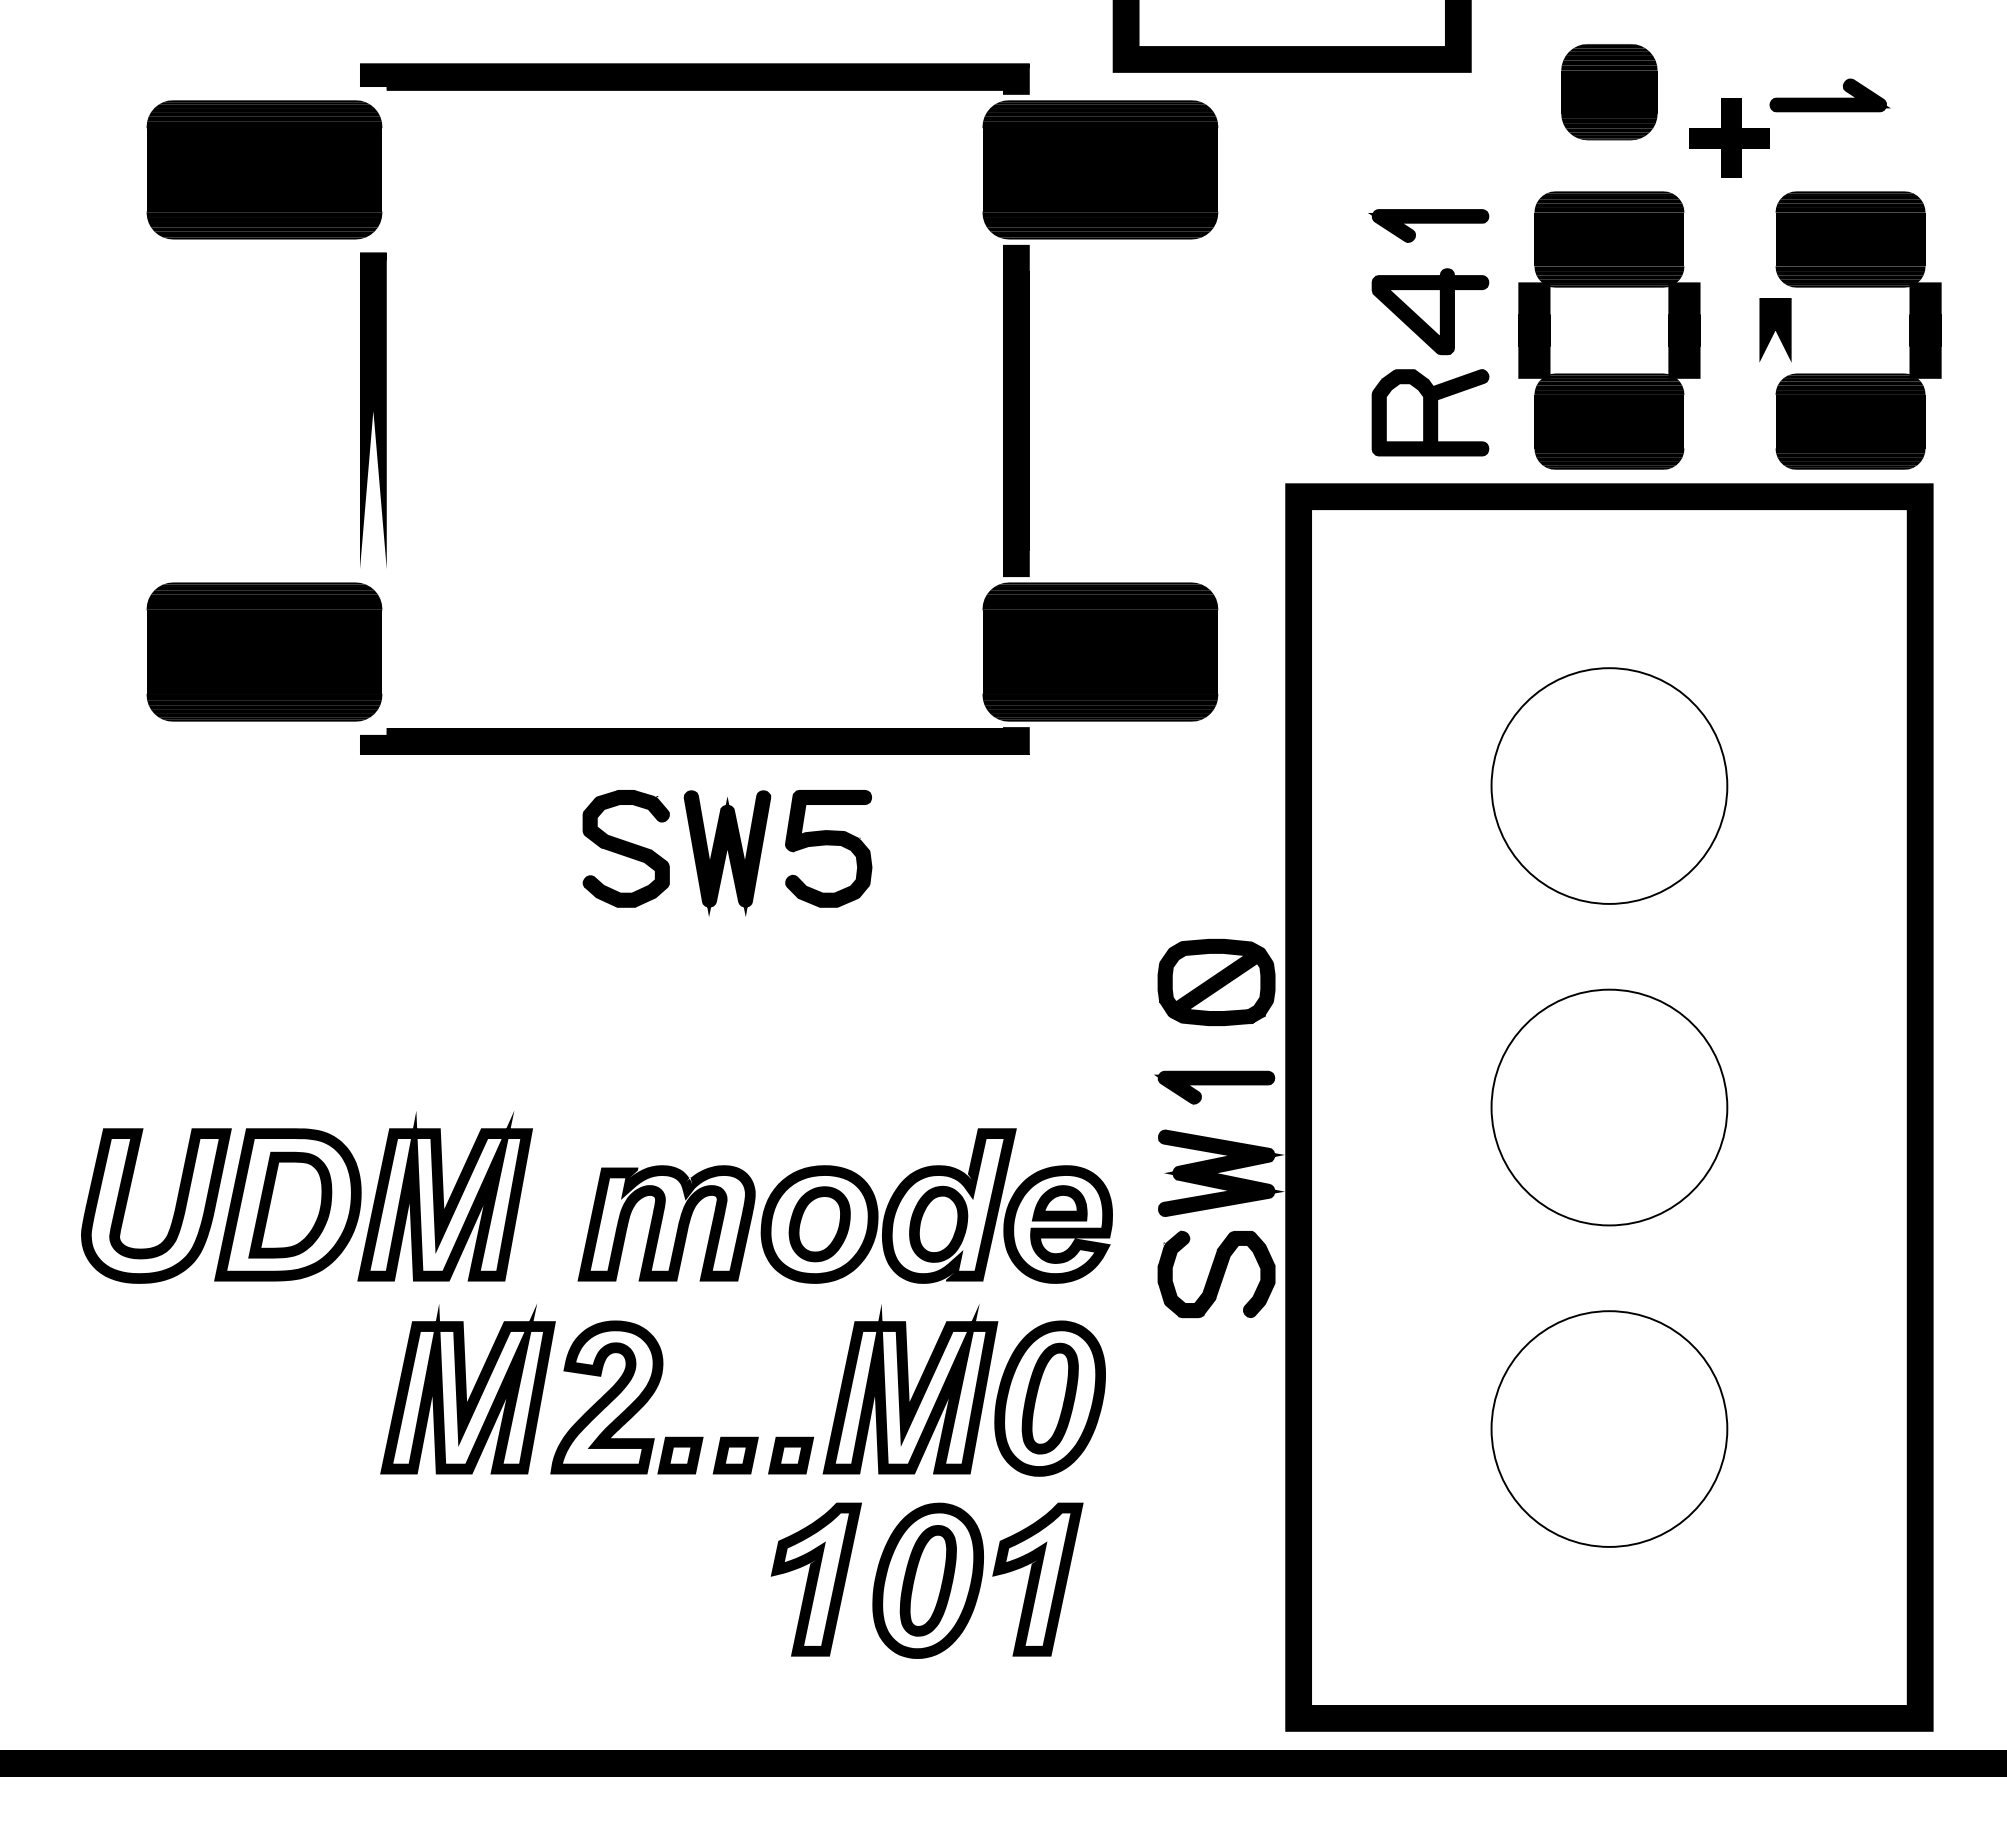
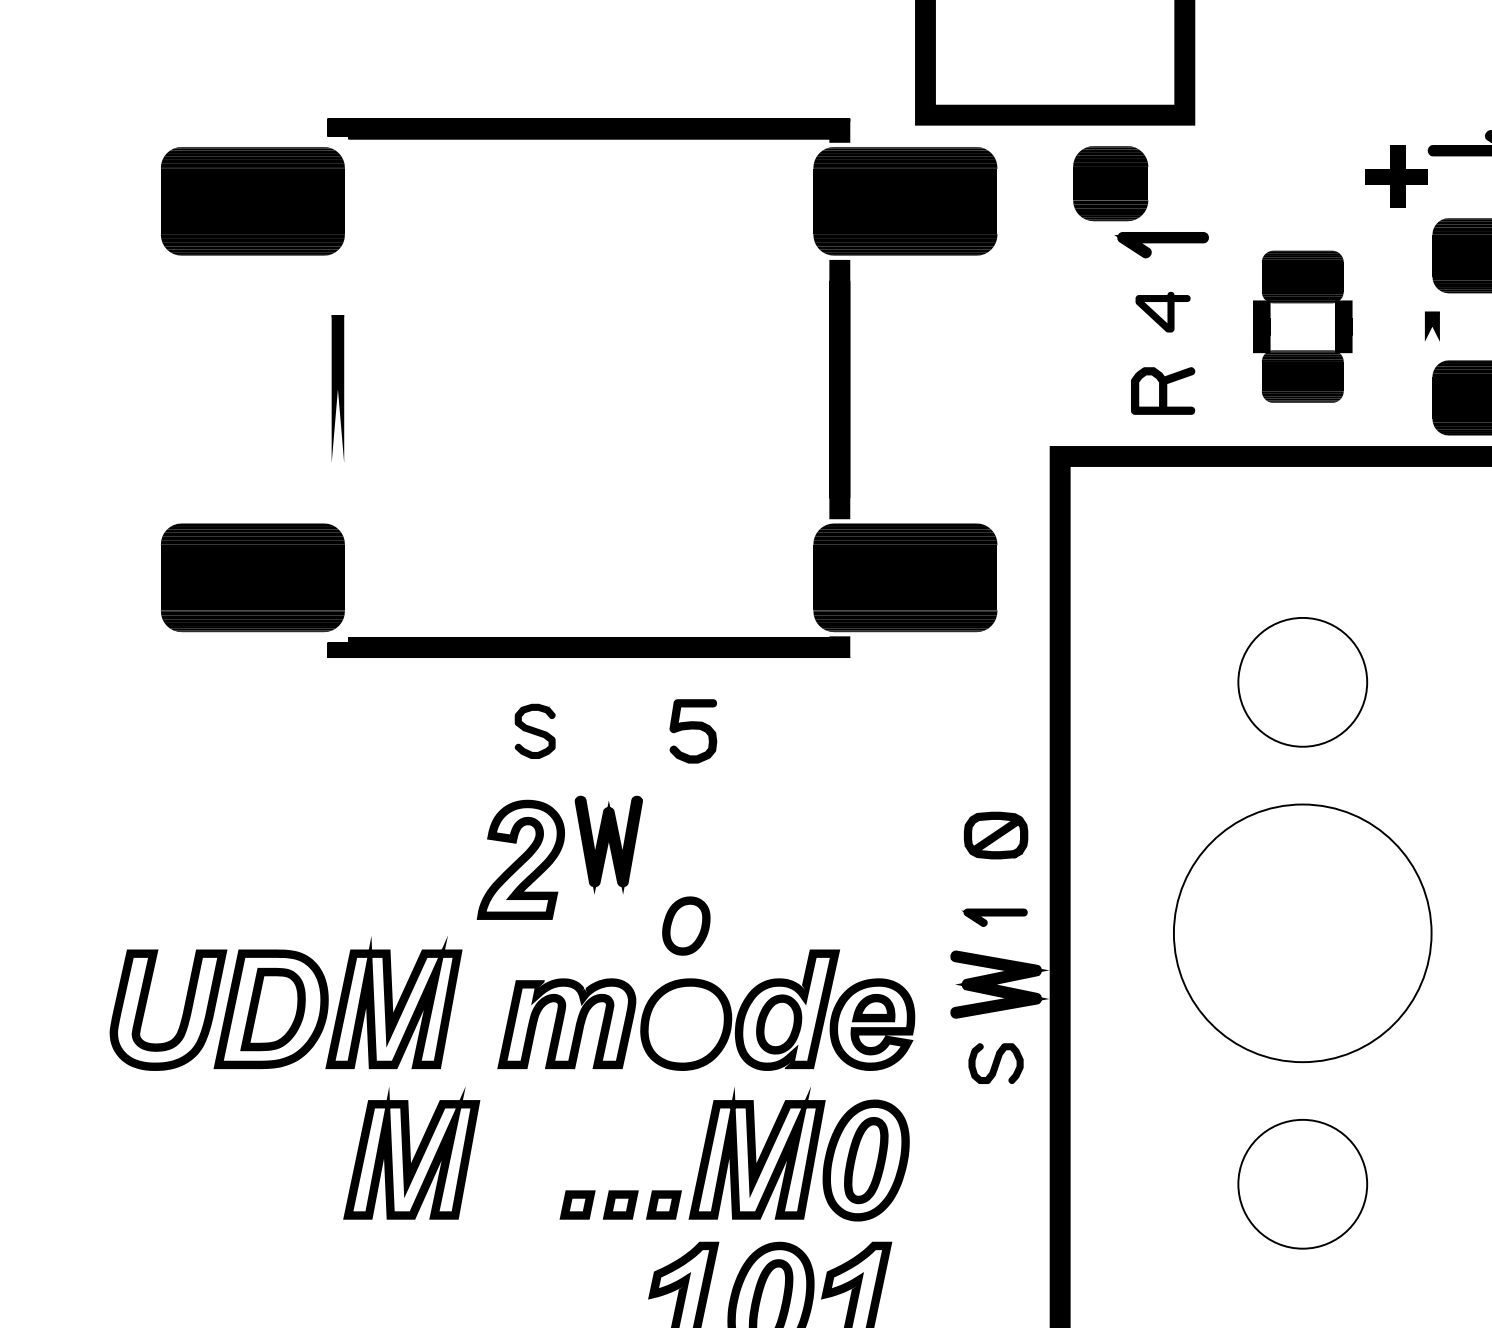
part: (1609, 92) -> (1110, 183), moved
part: (1430, 311) -> (1163, 311), size x0.6
part: (1609, 330) -> (1302, 326), size x0.7
part: (1775, 330) -> (1432, 326), size x0.6
part: (373, 409) -> (337, 388), size x0.6
part: (1430, 412) -> (1163, 390), size x0.7
part: (1609, 785) -> (1302, 681), size x0.7
part: (625, 848) -> (534, 731), size x0.6
part: (828, 848) -> (693, 731), size x0.7
part: (727, 853) -> (608, 845), moved
part: (1216, 981) -> (996, 834), size x0.7
part: (1214, 1087) -> (994, 917), size x0.7
part: (1609, 1107) -> (1302, 933), size x1.4
part: (819, 1224) -> (686, 926), moved
part: (1216, 1274) -> (996, 1063), size x0.6
part: (606, 1397) -> (520, 859), moved
part: (1609, 1428) -> (1302, 1183), size x0.7

